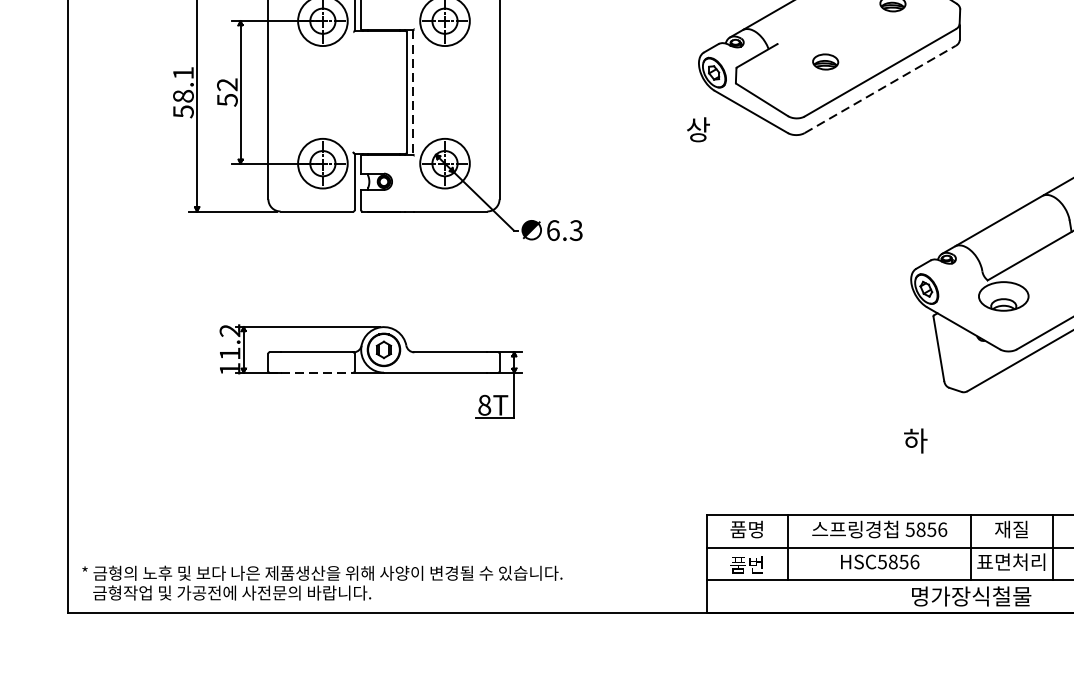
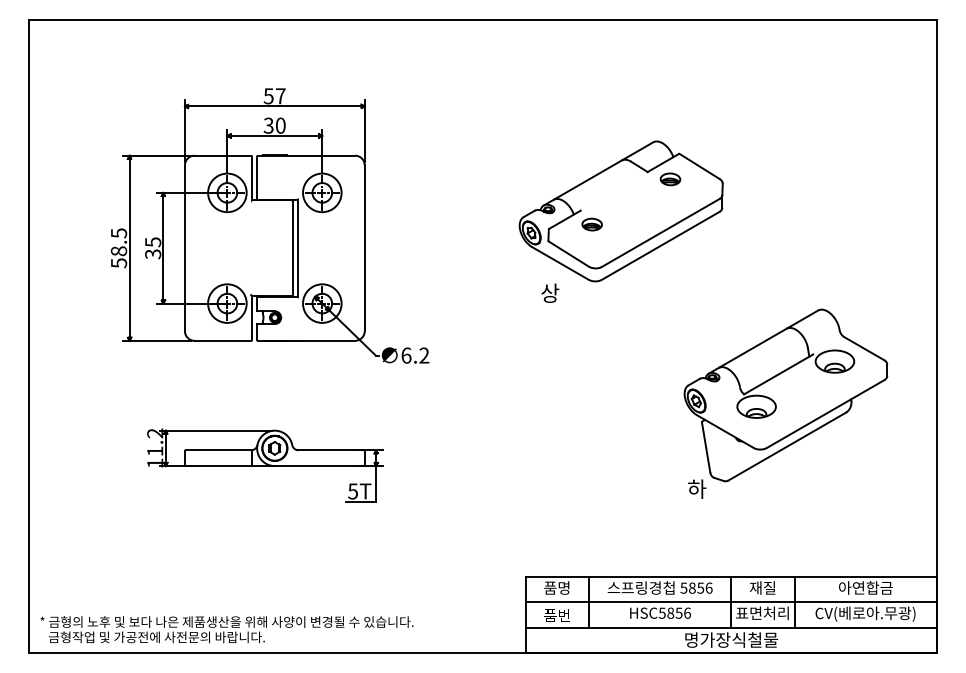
part: (824, 61) -> (591, 224), moved
text: (184, 73) -> (119, 233), 58.1 -> 58.5
line: (880, 88) -> (660, 245), dashed -> solid
text: (227, 91) -> (153, 247), 52 -> 35
line: (413, 92) -> (297, 248), dashed -> solid
text: (698, 128) -> (550, 292), moved
text: (576, 230) -> (424, 355), 6.3 -> 6.2
line: (317, 373) -> (223, 466), dashed -> solid
text: (485, 405) -> (353, 491), 8T -> 5T
text: (916, 440) -> (697, 488), moved

